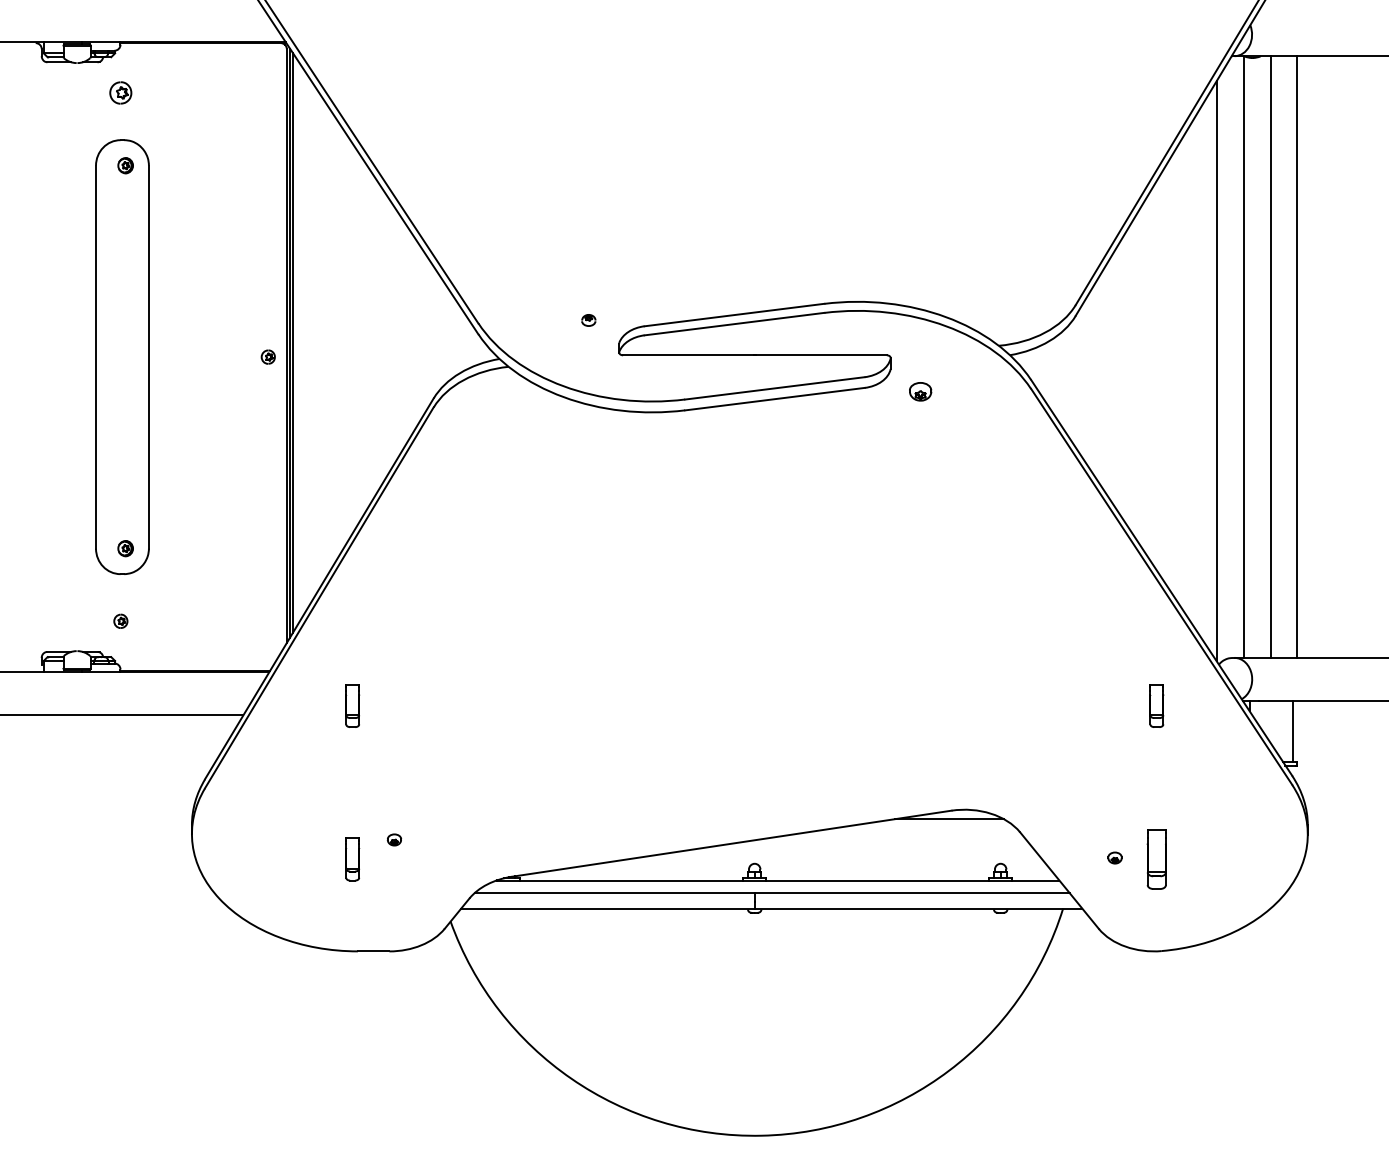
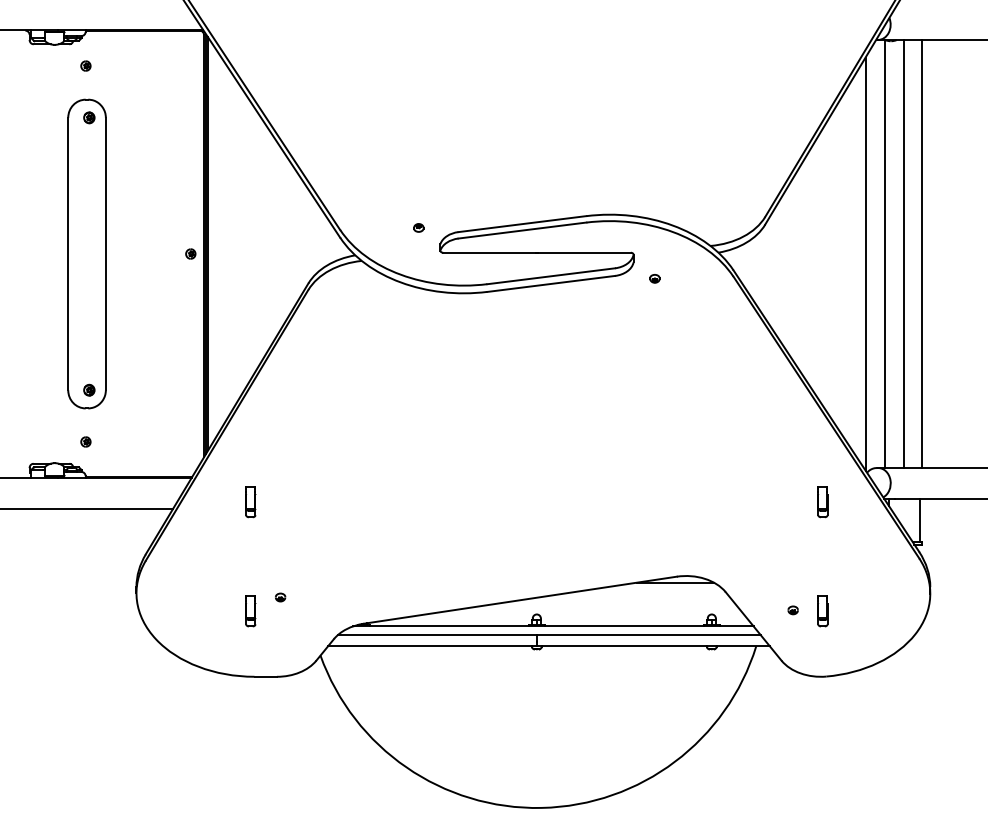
part: (120, 92) -> (85, 65), size x0.62
part: (920, 391) -> (654, 278), size x0.62
part: (1156, 859) -> (822, 611), size x0.71

